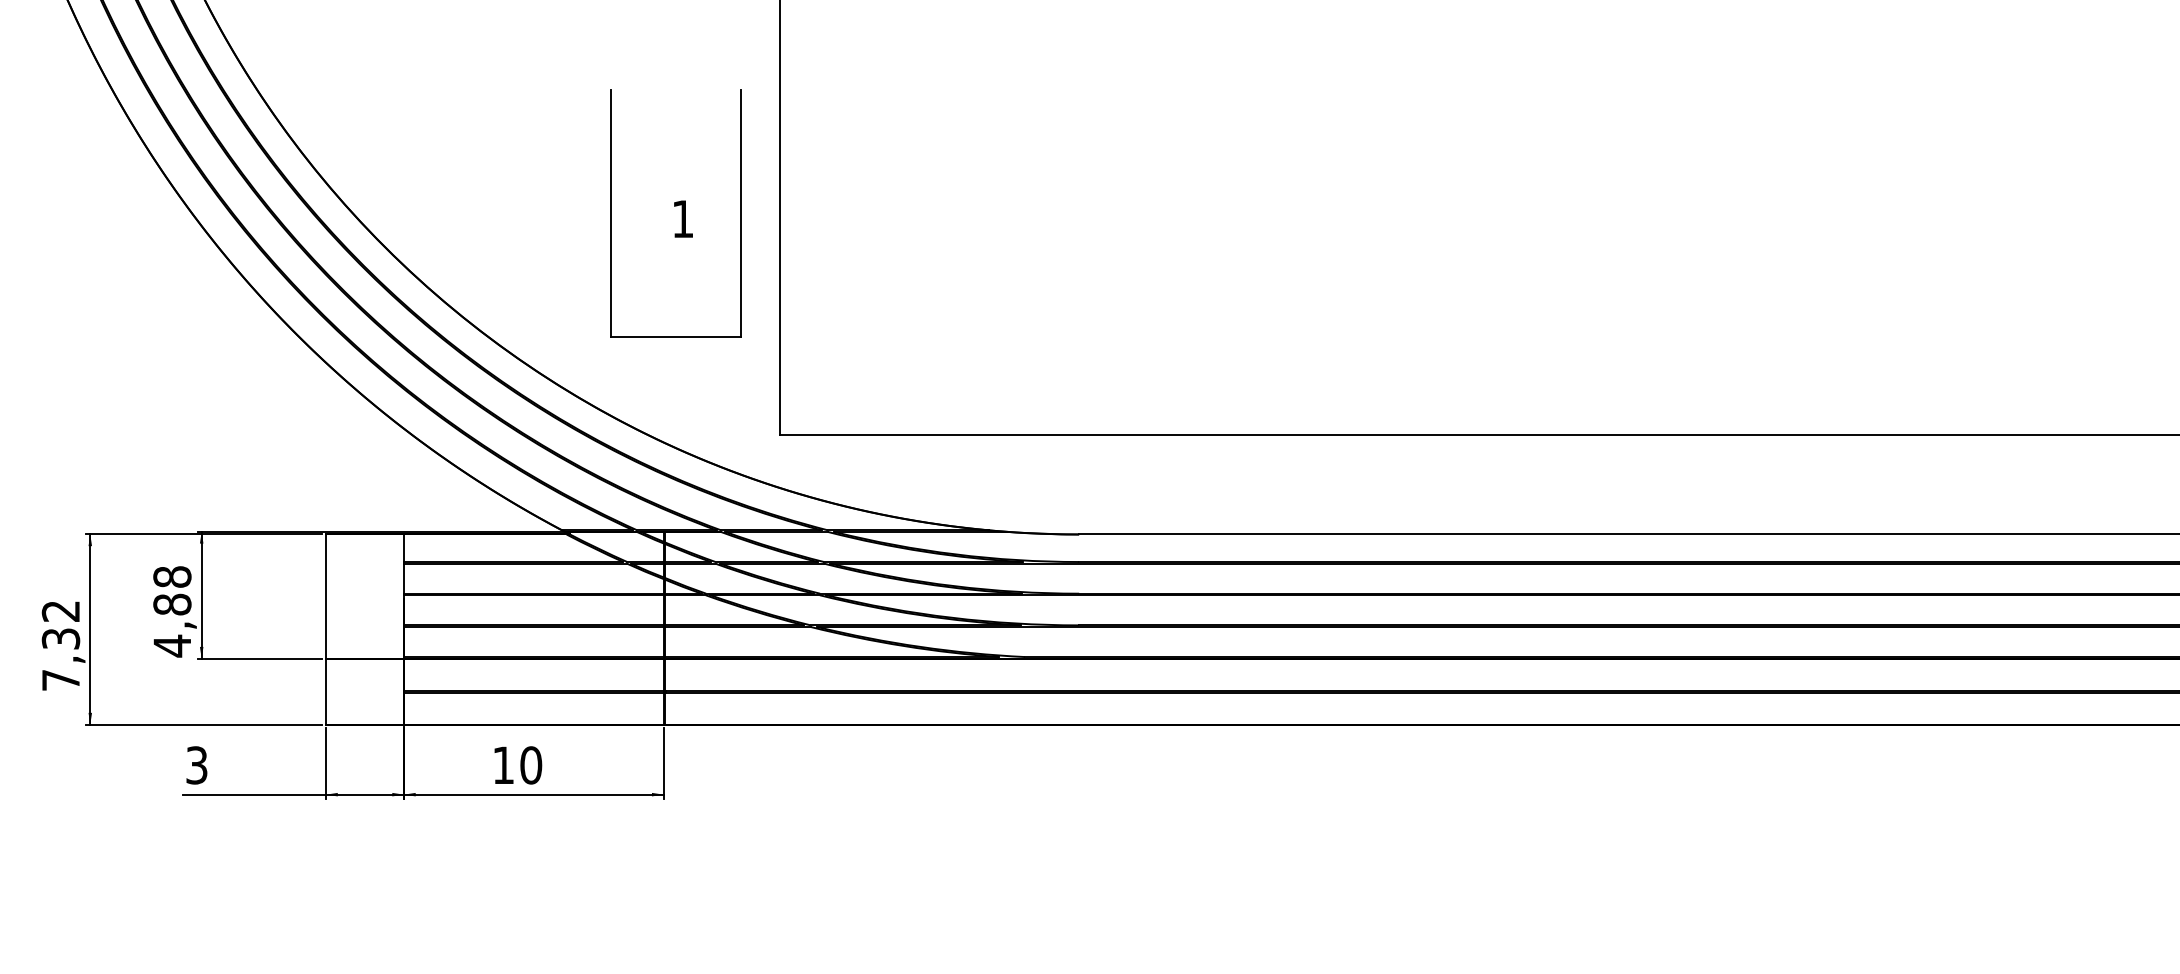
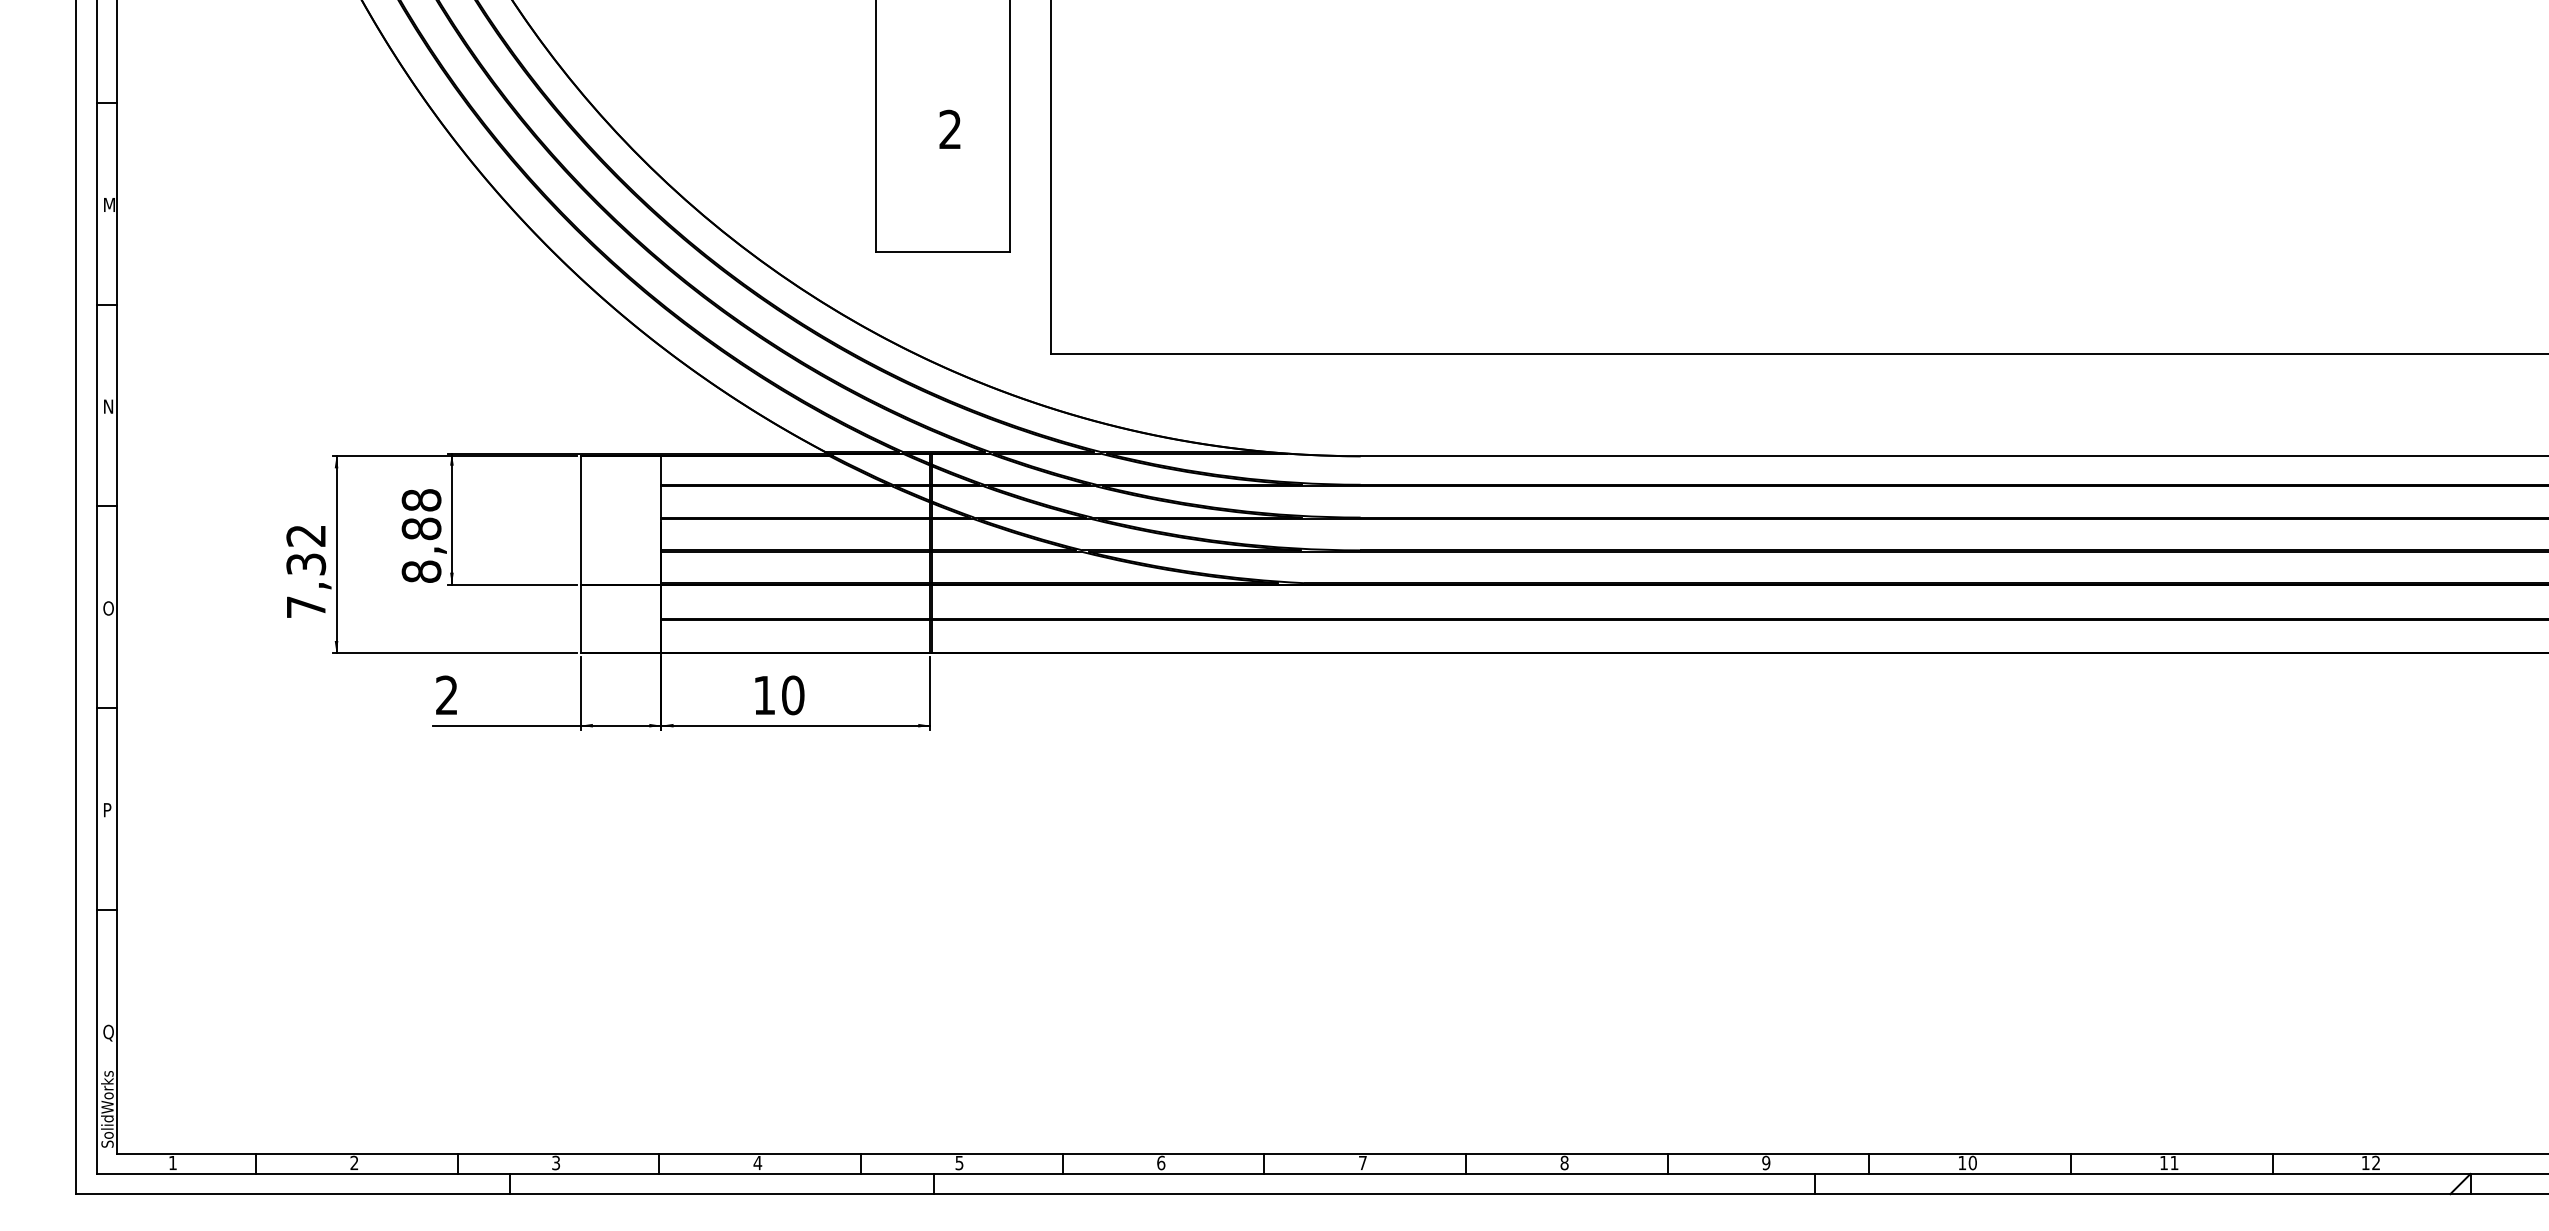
text: (682, 218) -> (949, 128), 1 -> 2
text: (172, 645) -> (421, 571), 4,88 -> 8,88
text: (196, 765) -> (446, 695), 3 -> 2

